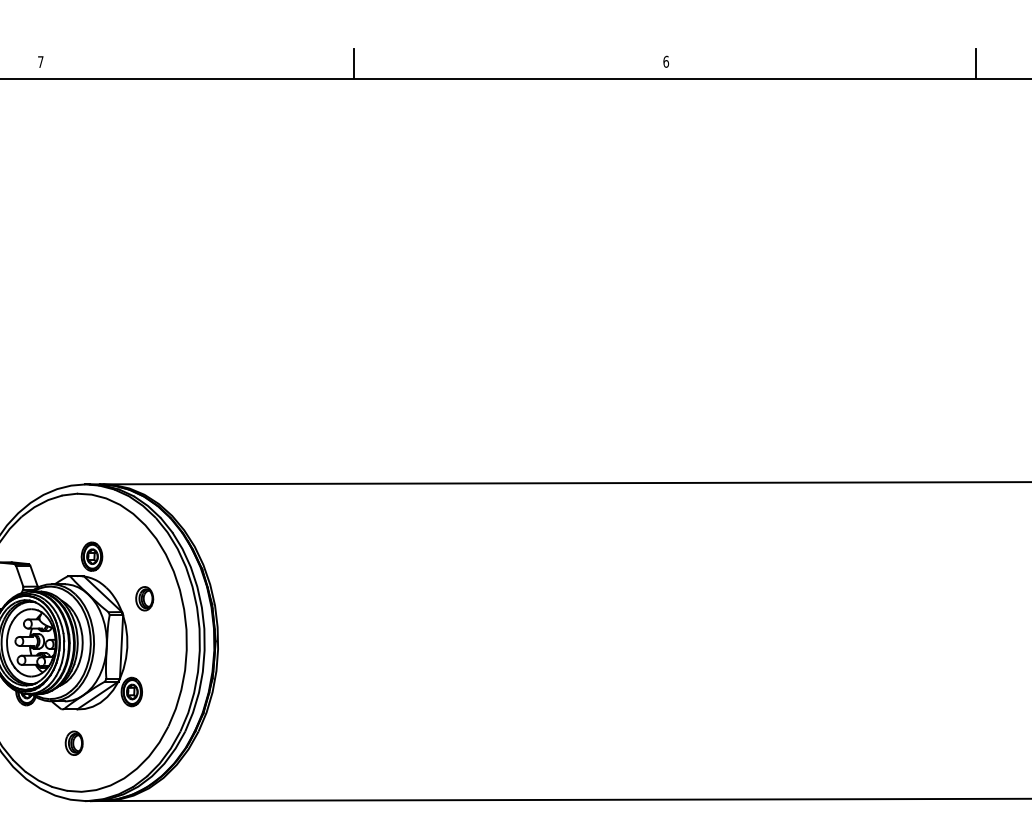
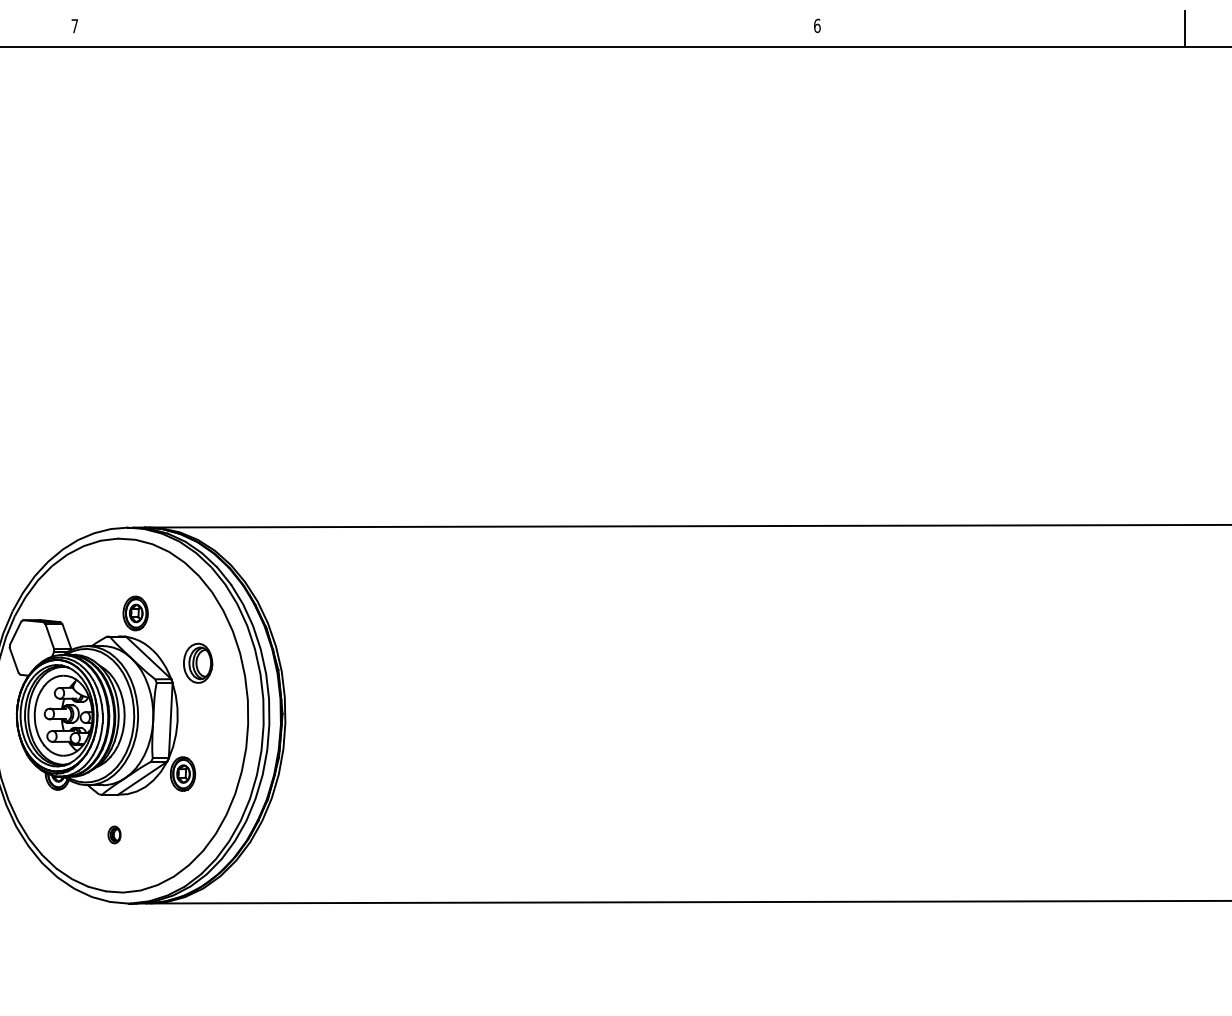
line: (353, 63) -> (446, 27), removed
part: (144, 598) -> (198, 663), size x1.4
part: (74, 742) -> (114, 834), size x0.6

